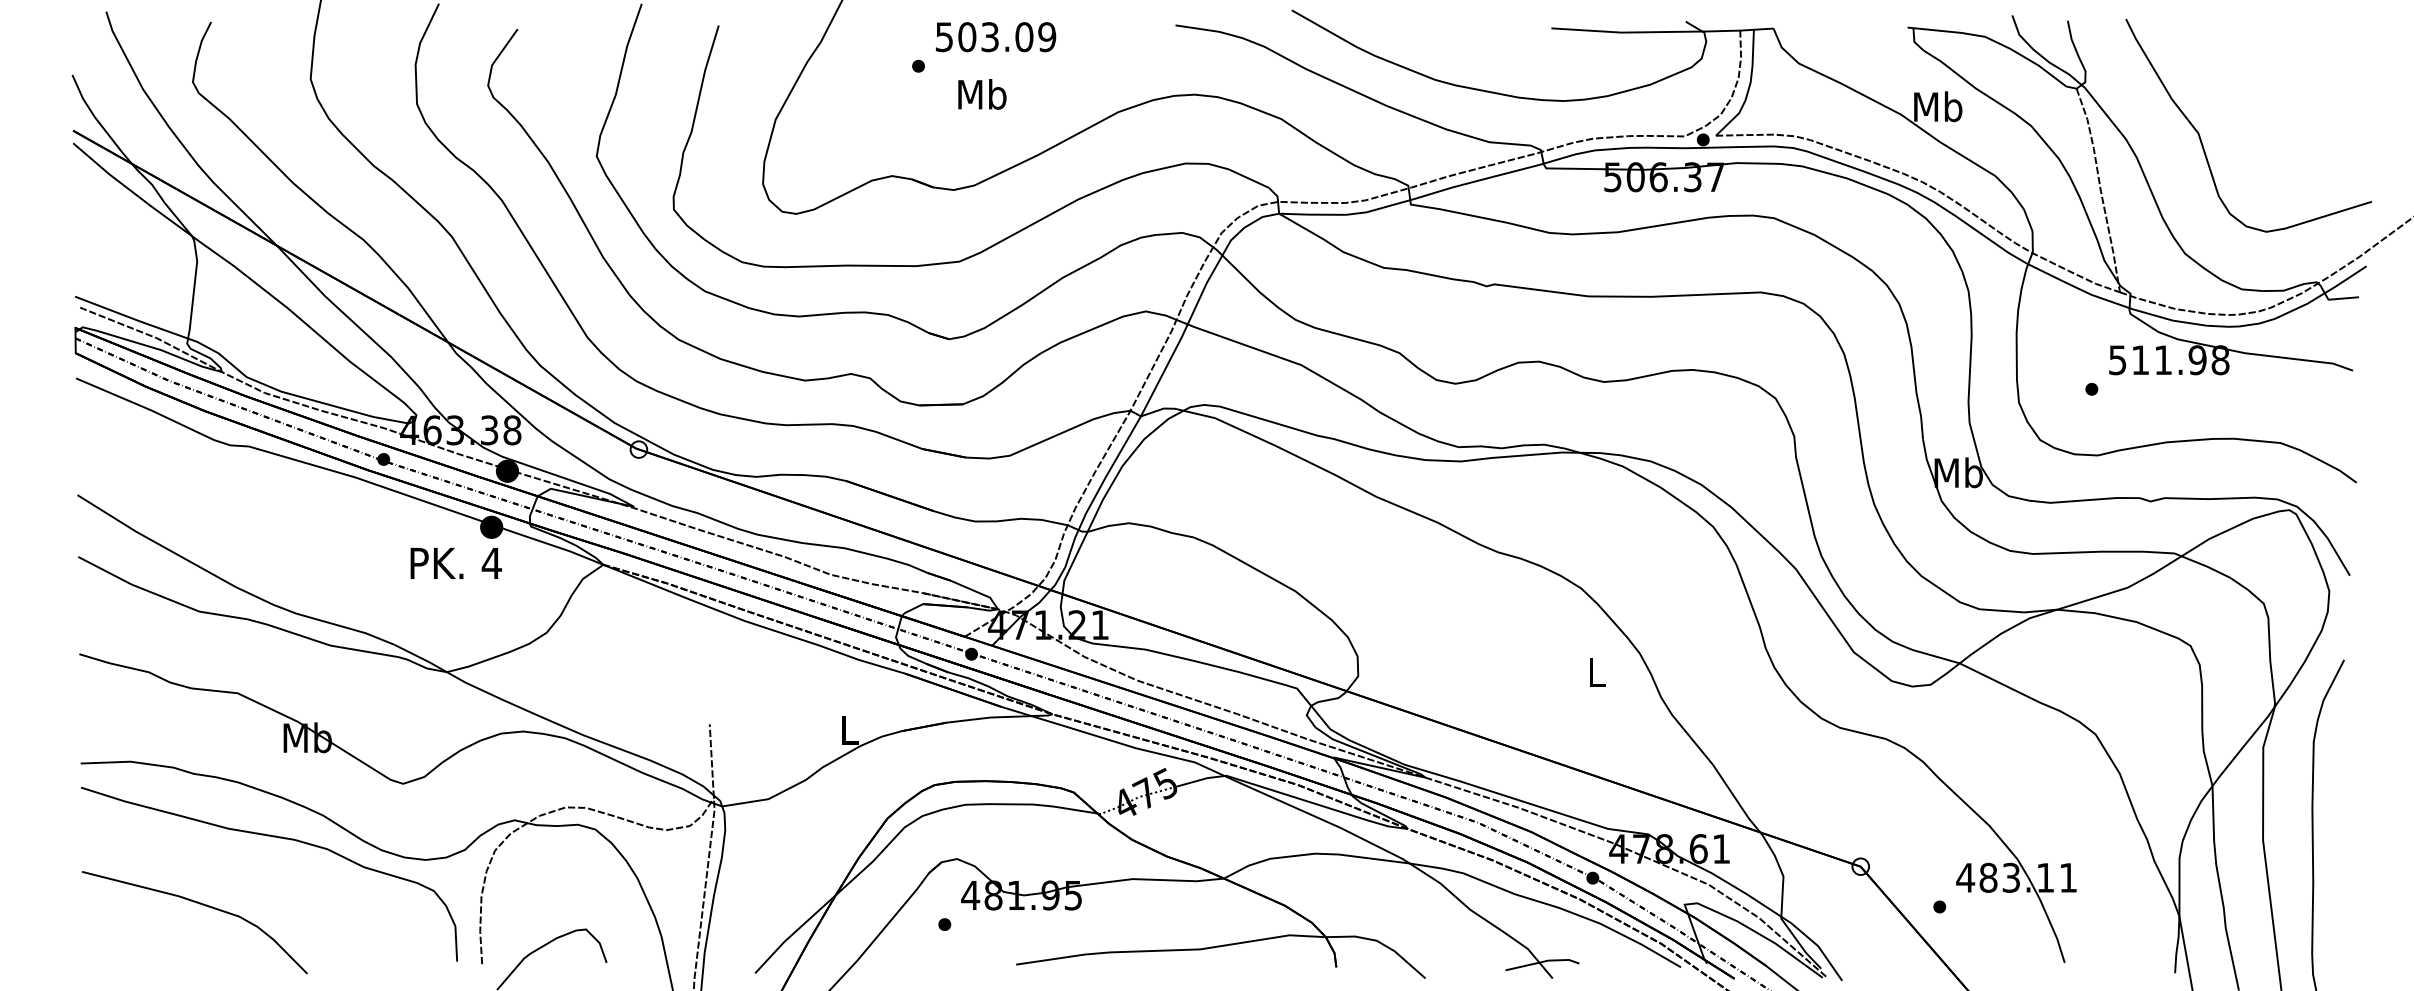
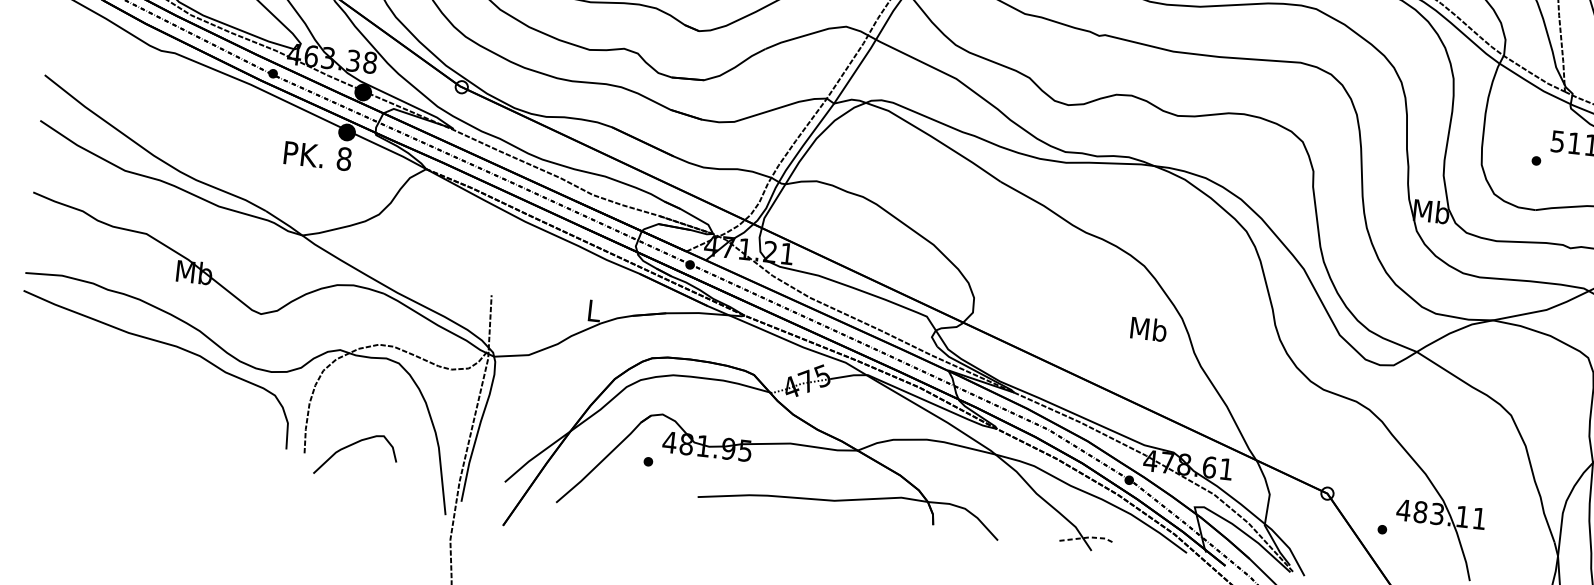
text: (491, 563) -> (344, 159), 4 -> 8
text: (1596, 672) -> (1148, 329), L -> Mb
curve: (199, 904) -> (101, 386), removed
line: (1543, 961) -> (1086, 537), solid -> dashed

